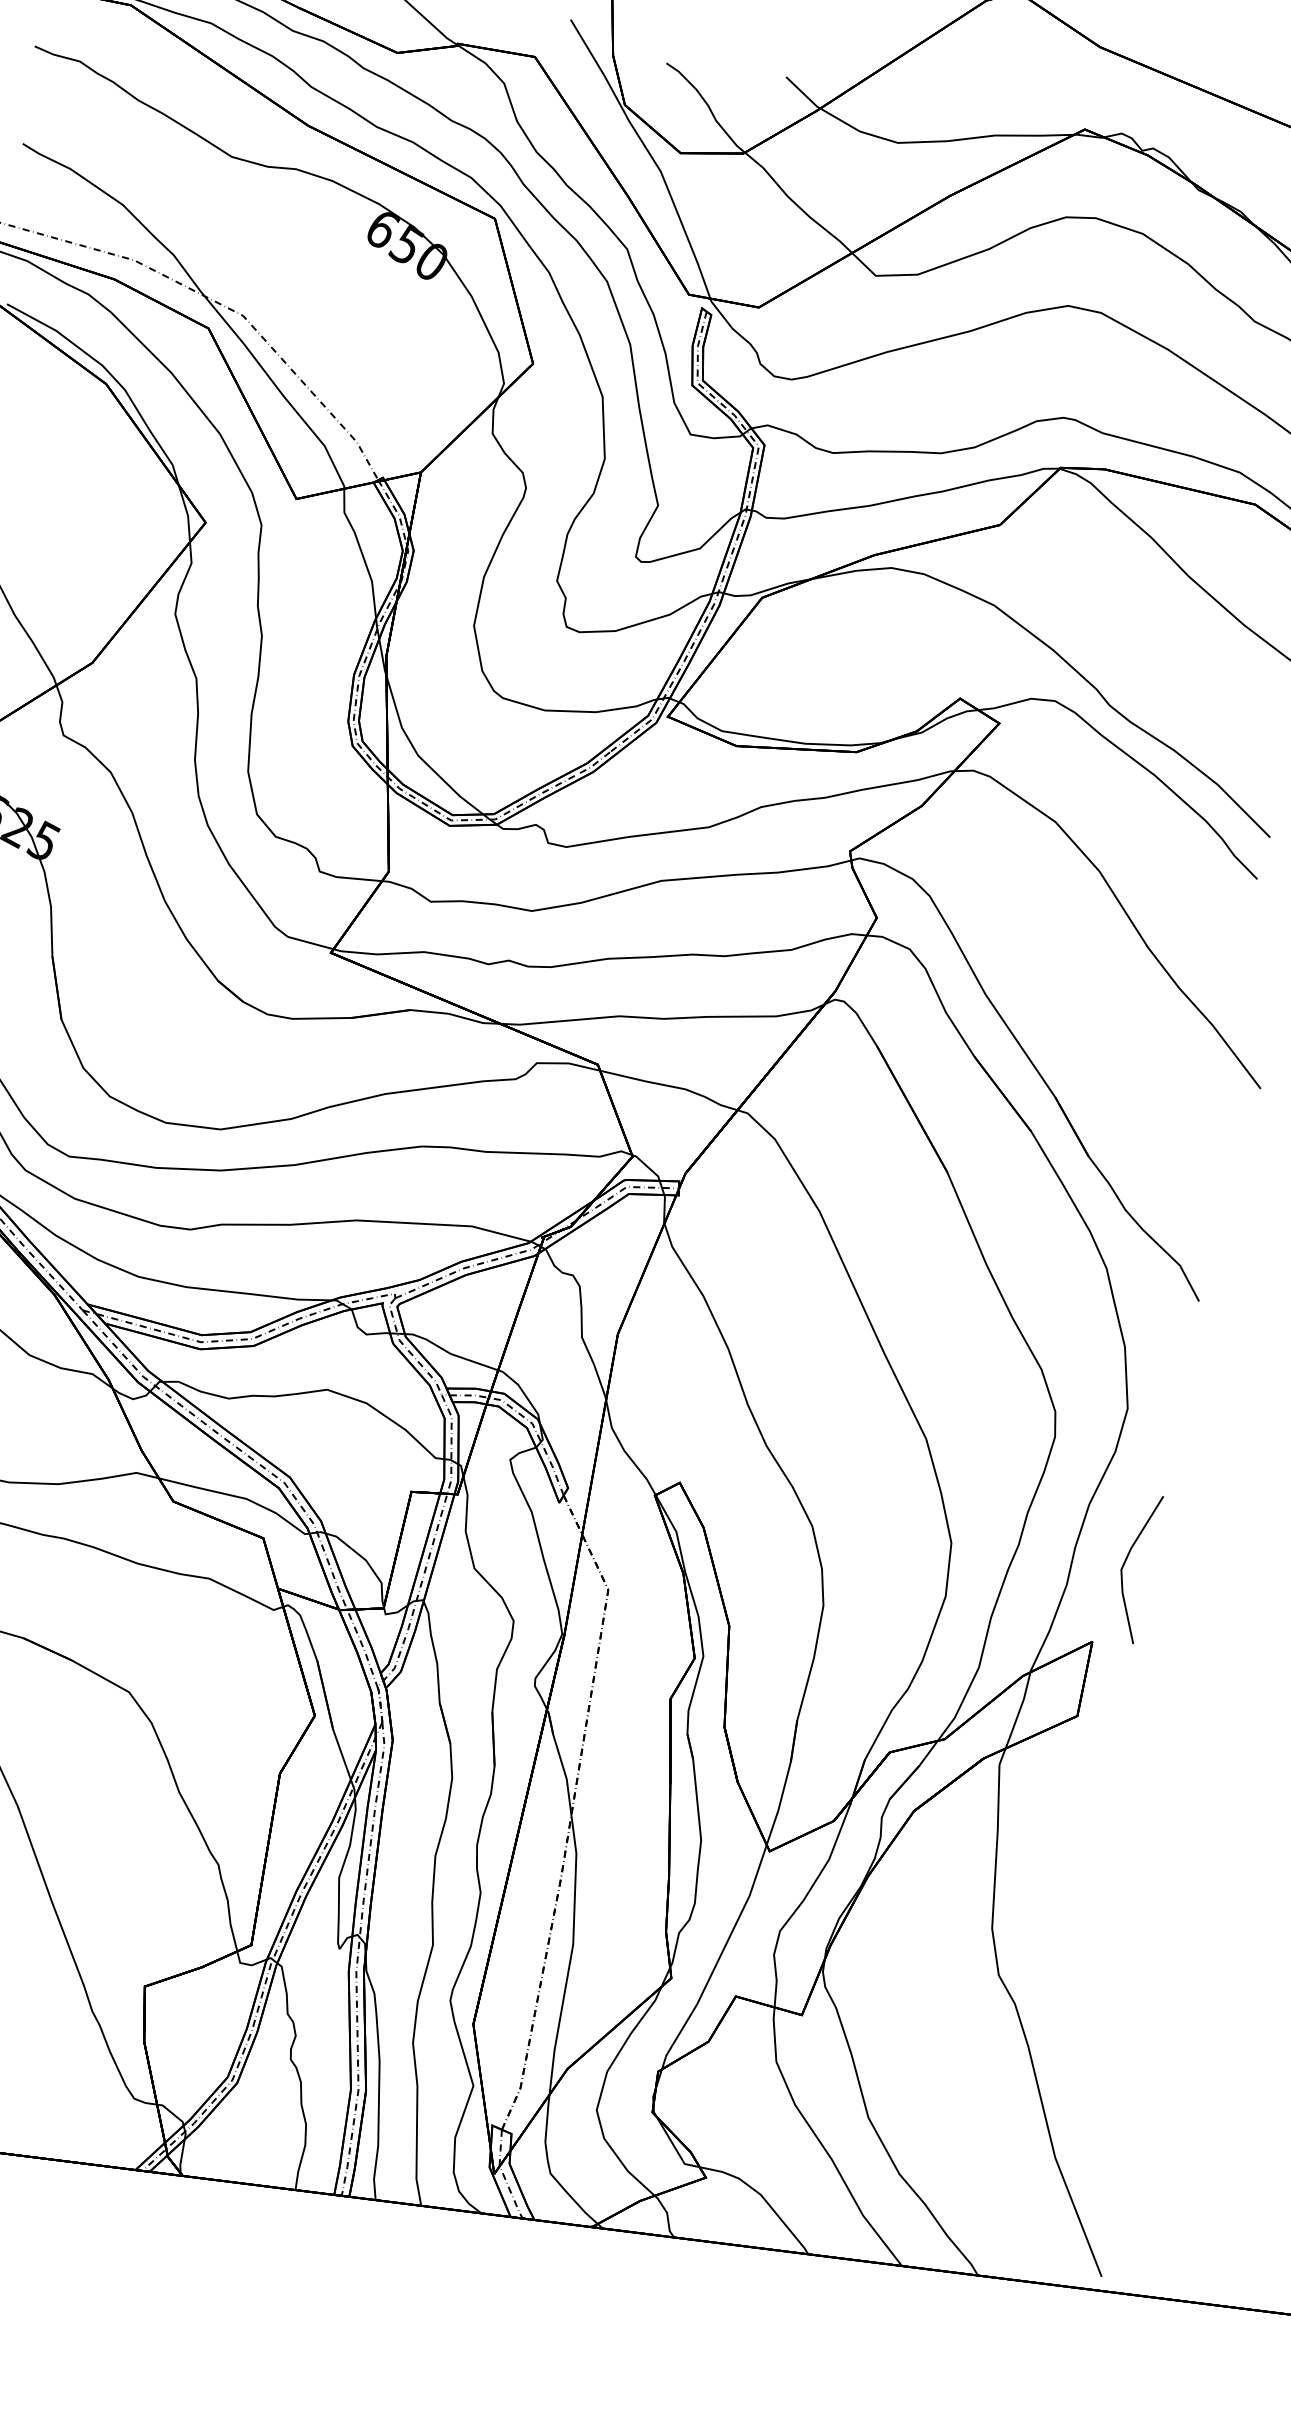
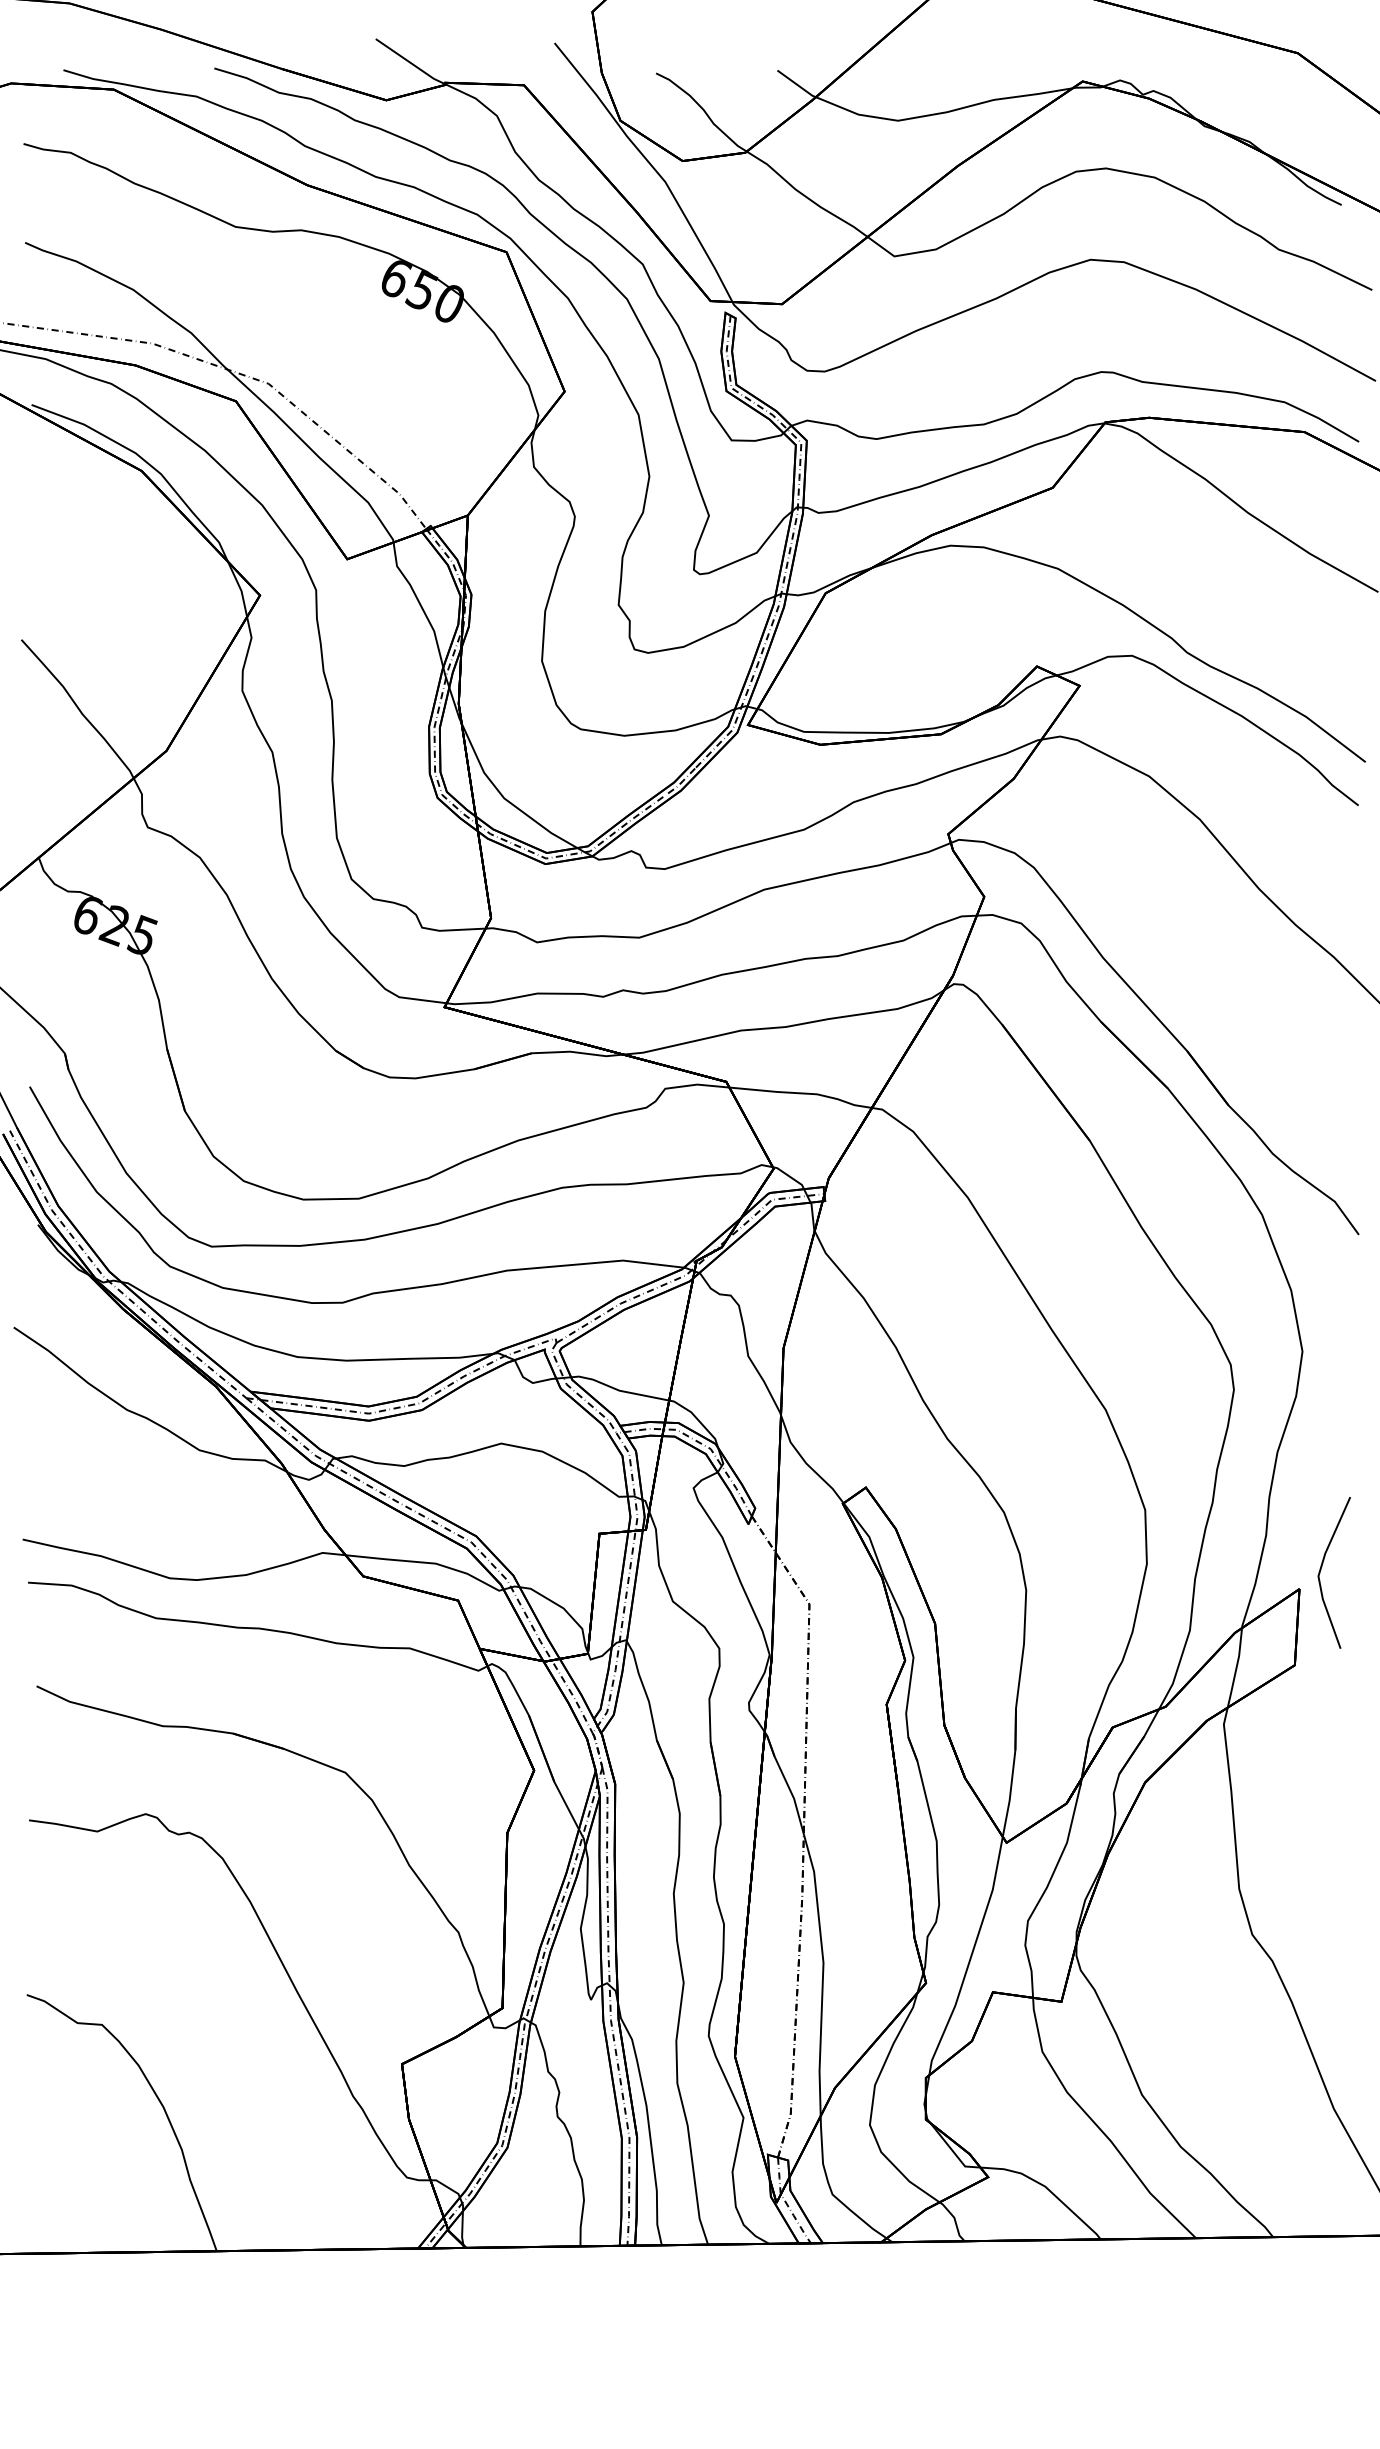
line: (1125, 1564) -> (1321, 1570), moved

